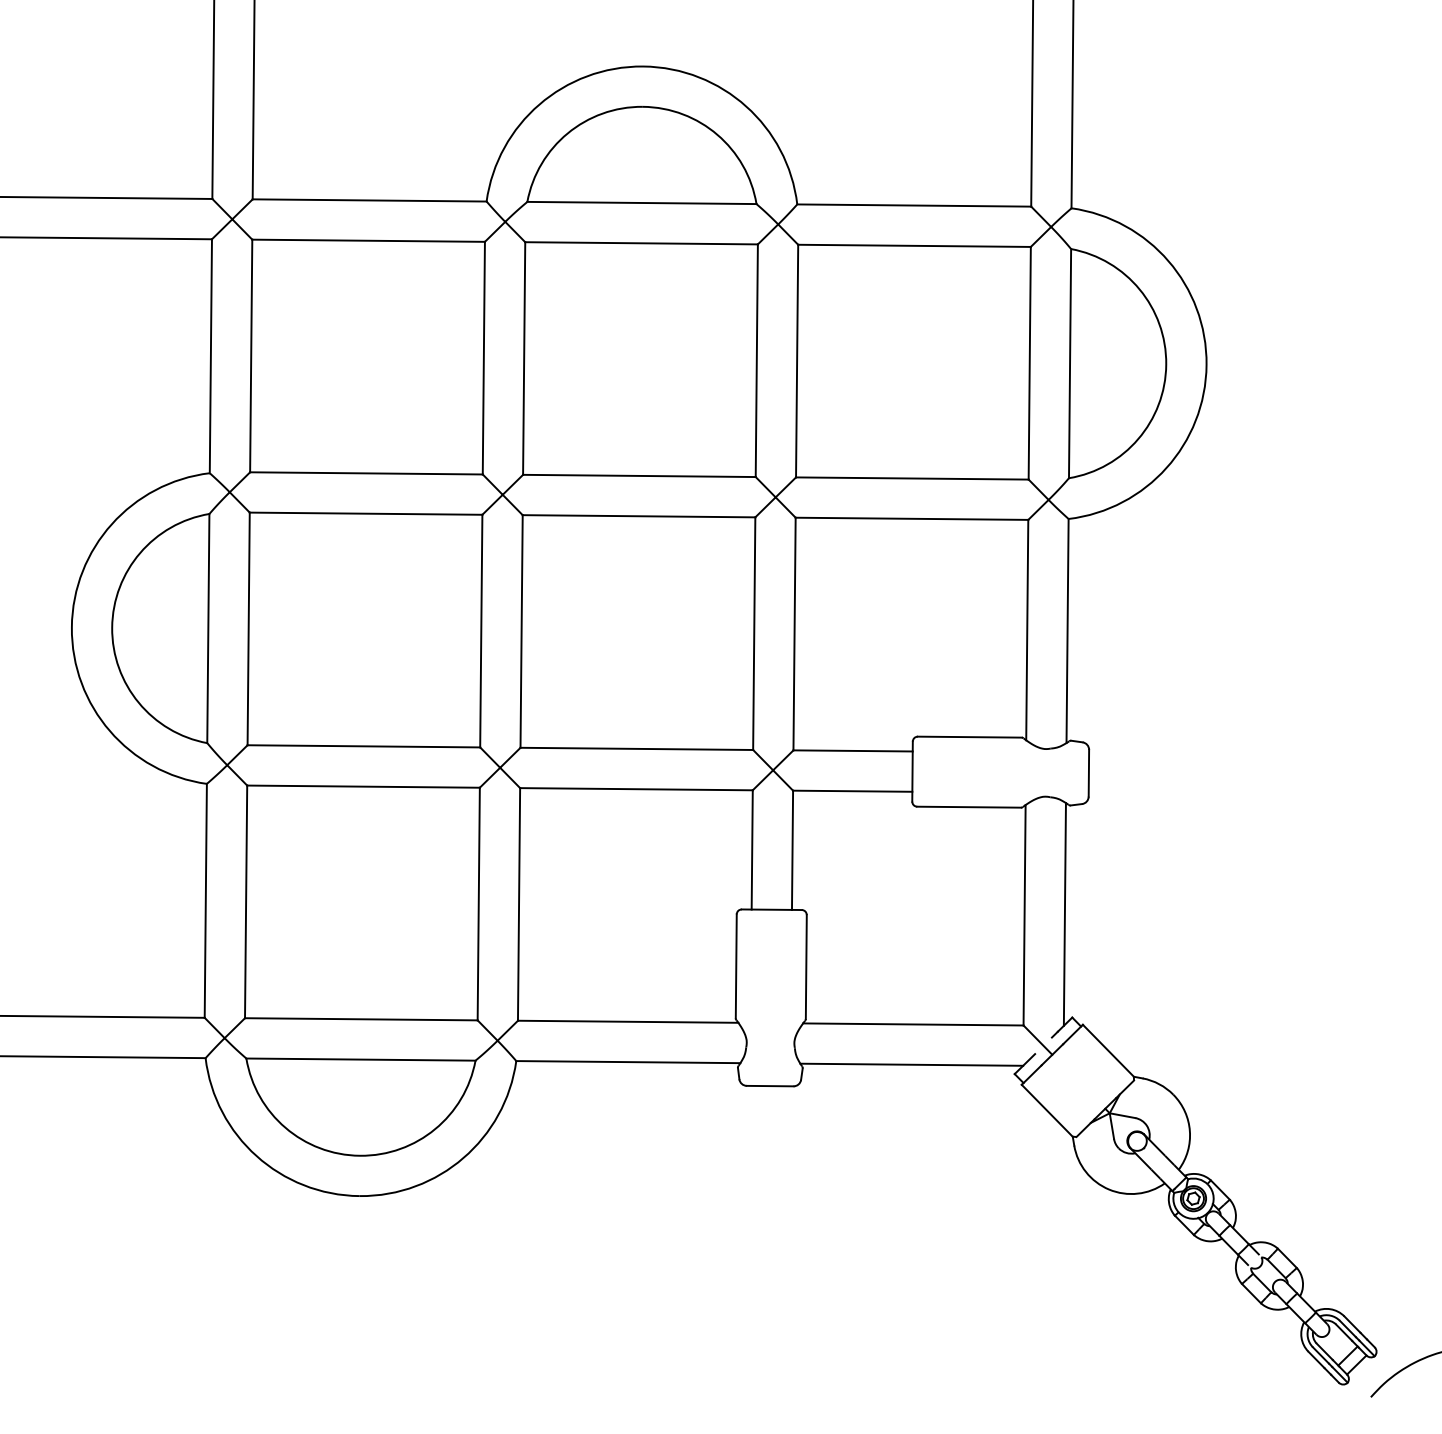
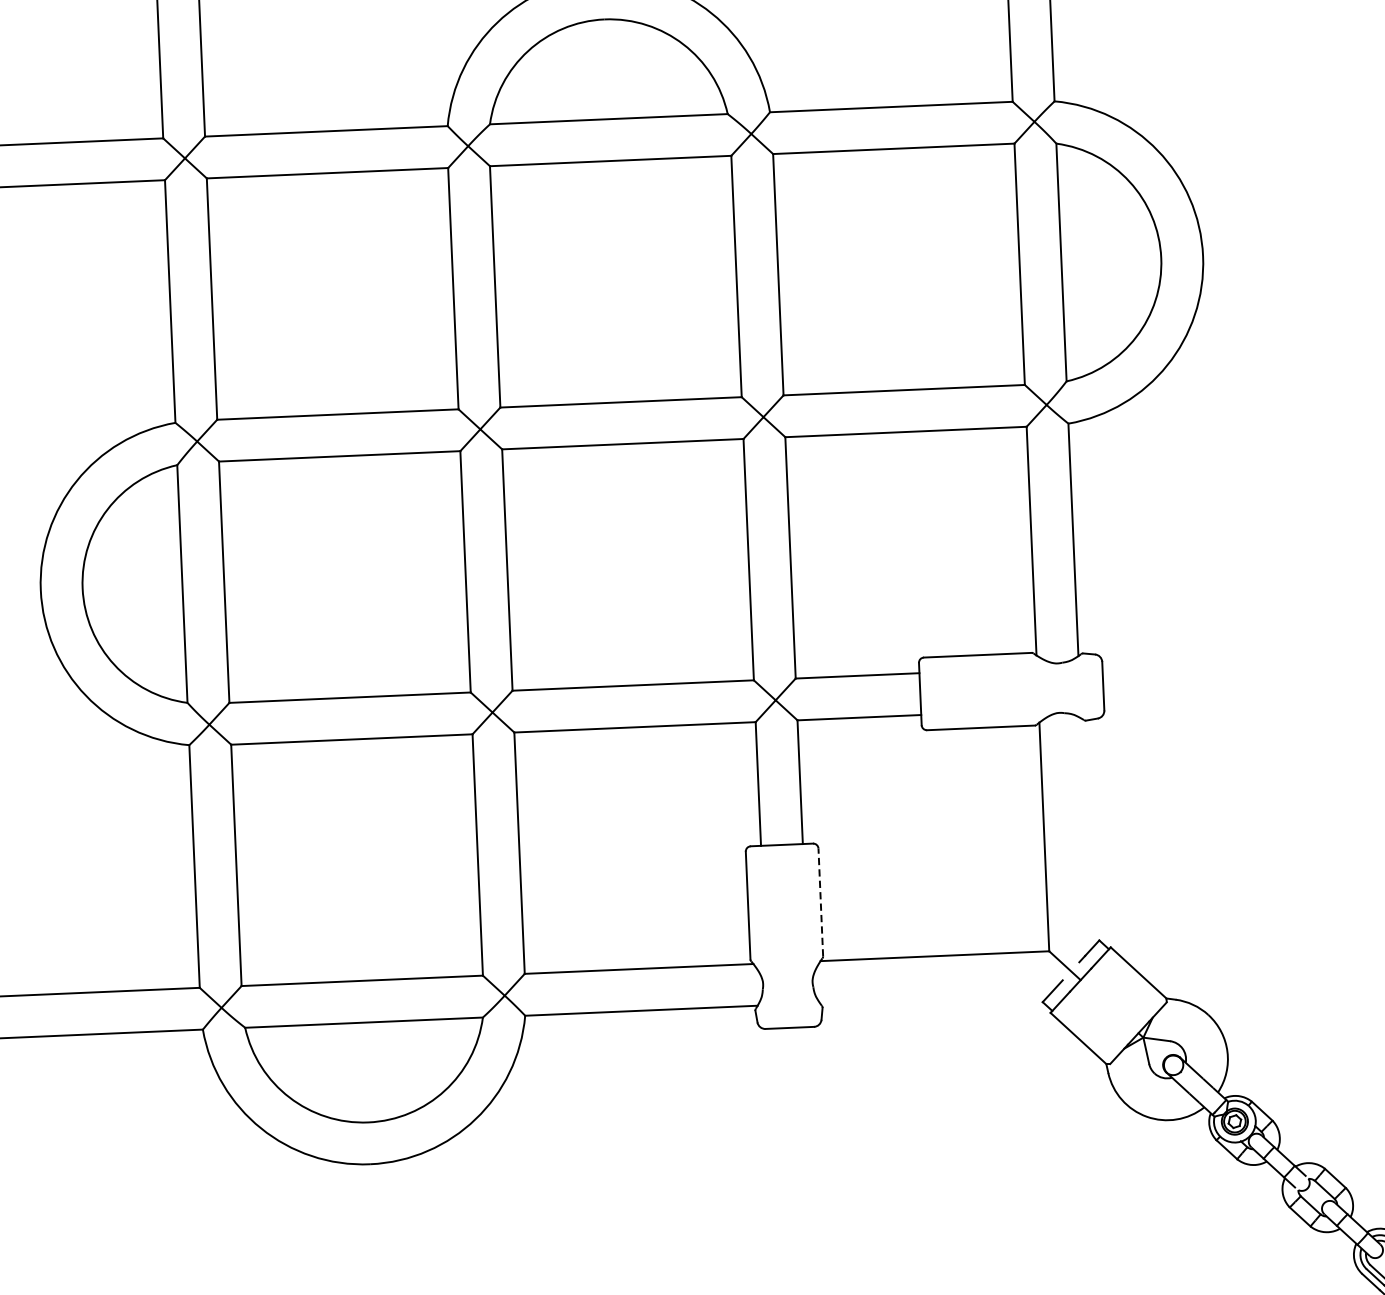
line: (1064, 914) -> (1085, 833), removed
line: (806, 967) -> (821, 902), solid -> dashed
line: (911, 1064) -> (935, 997), removed

